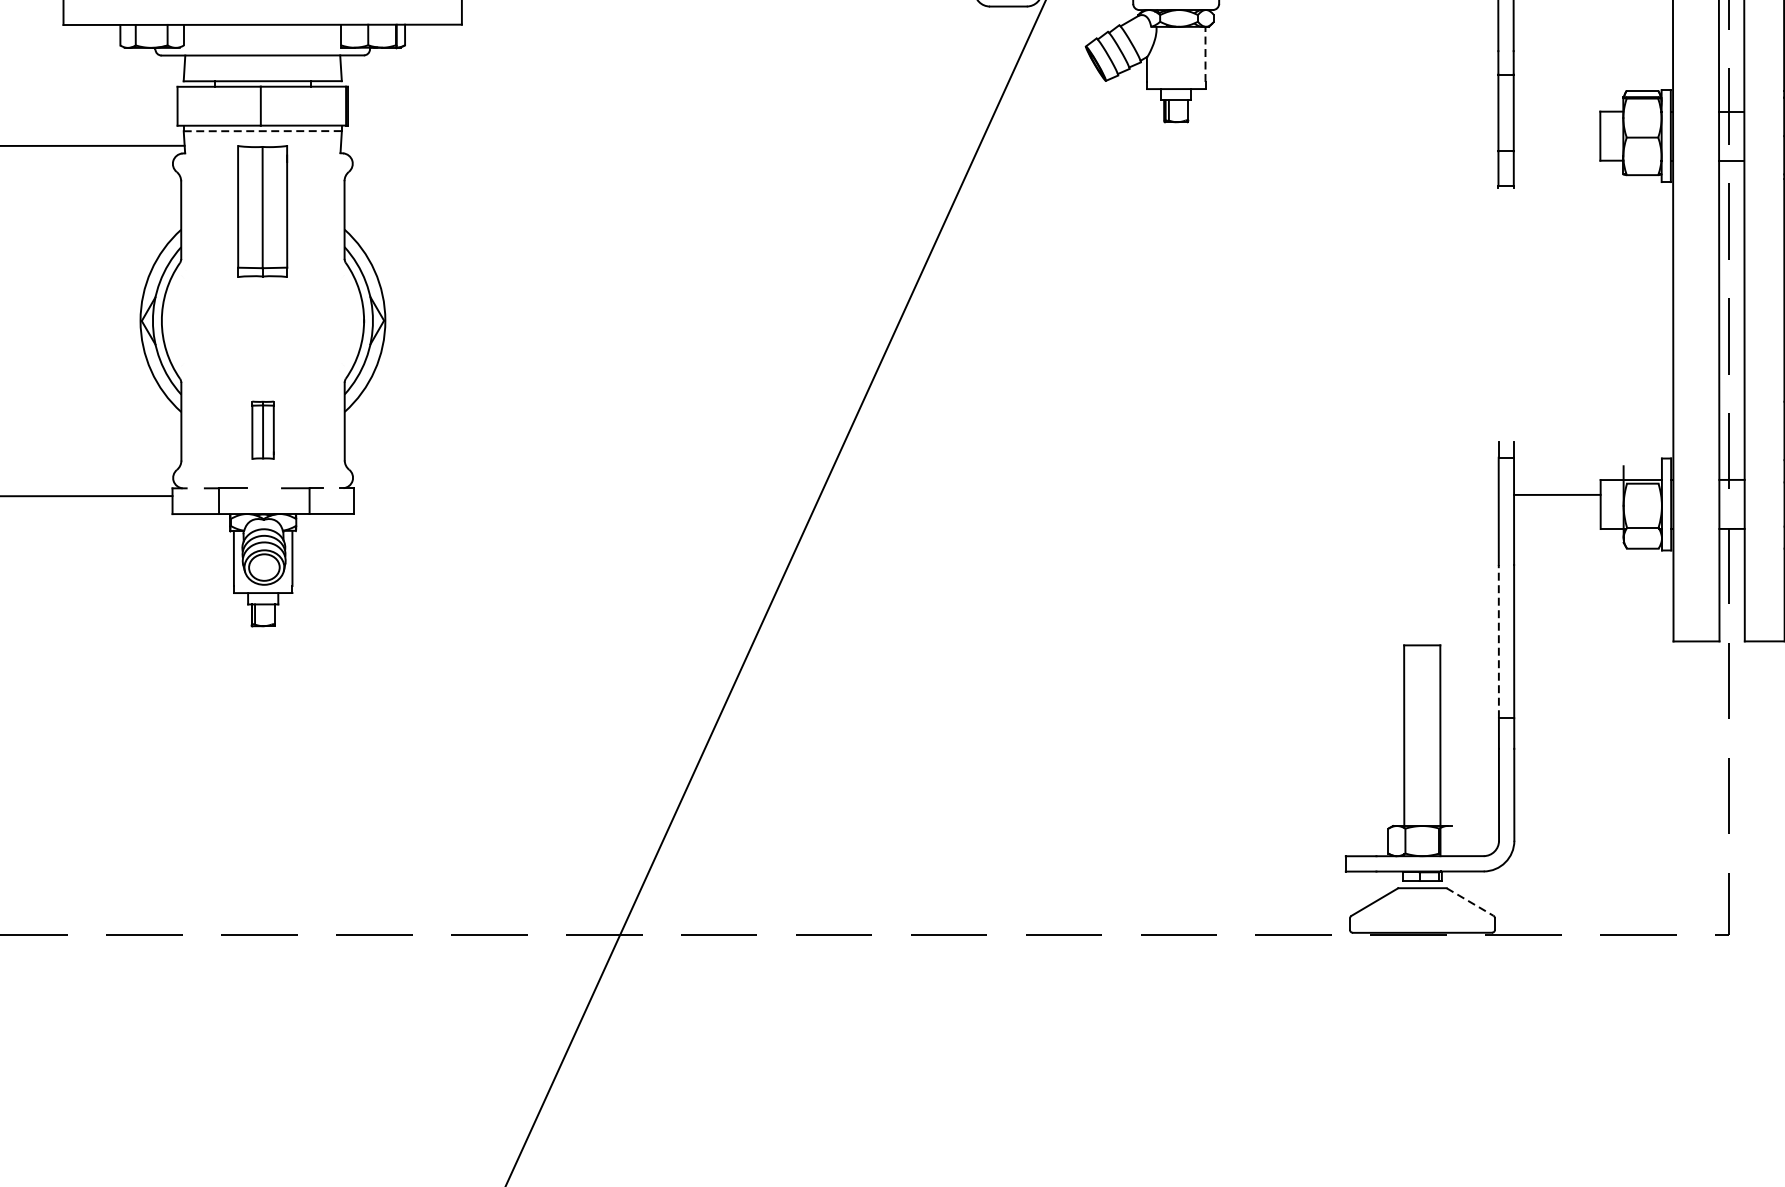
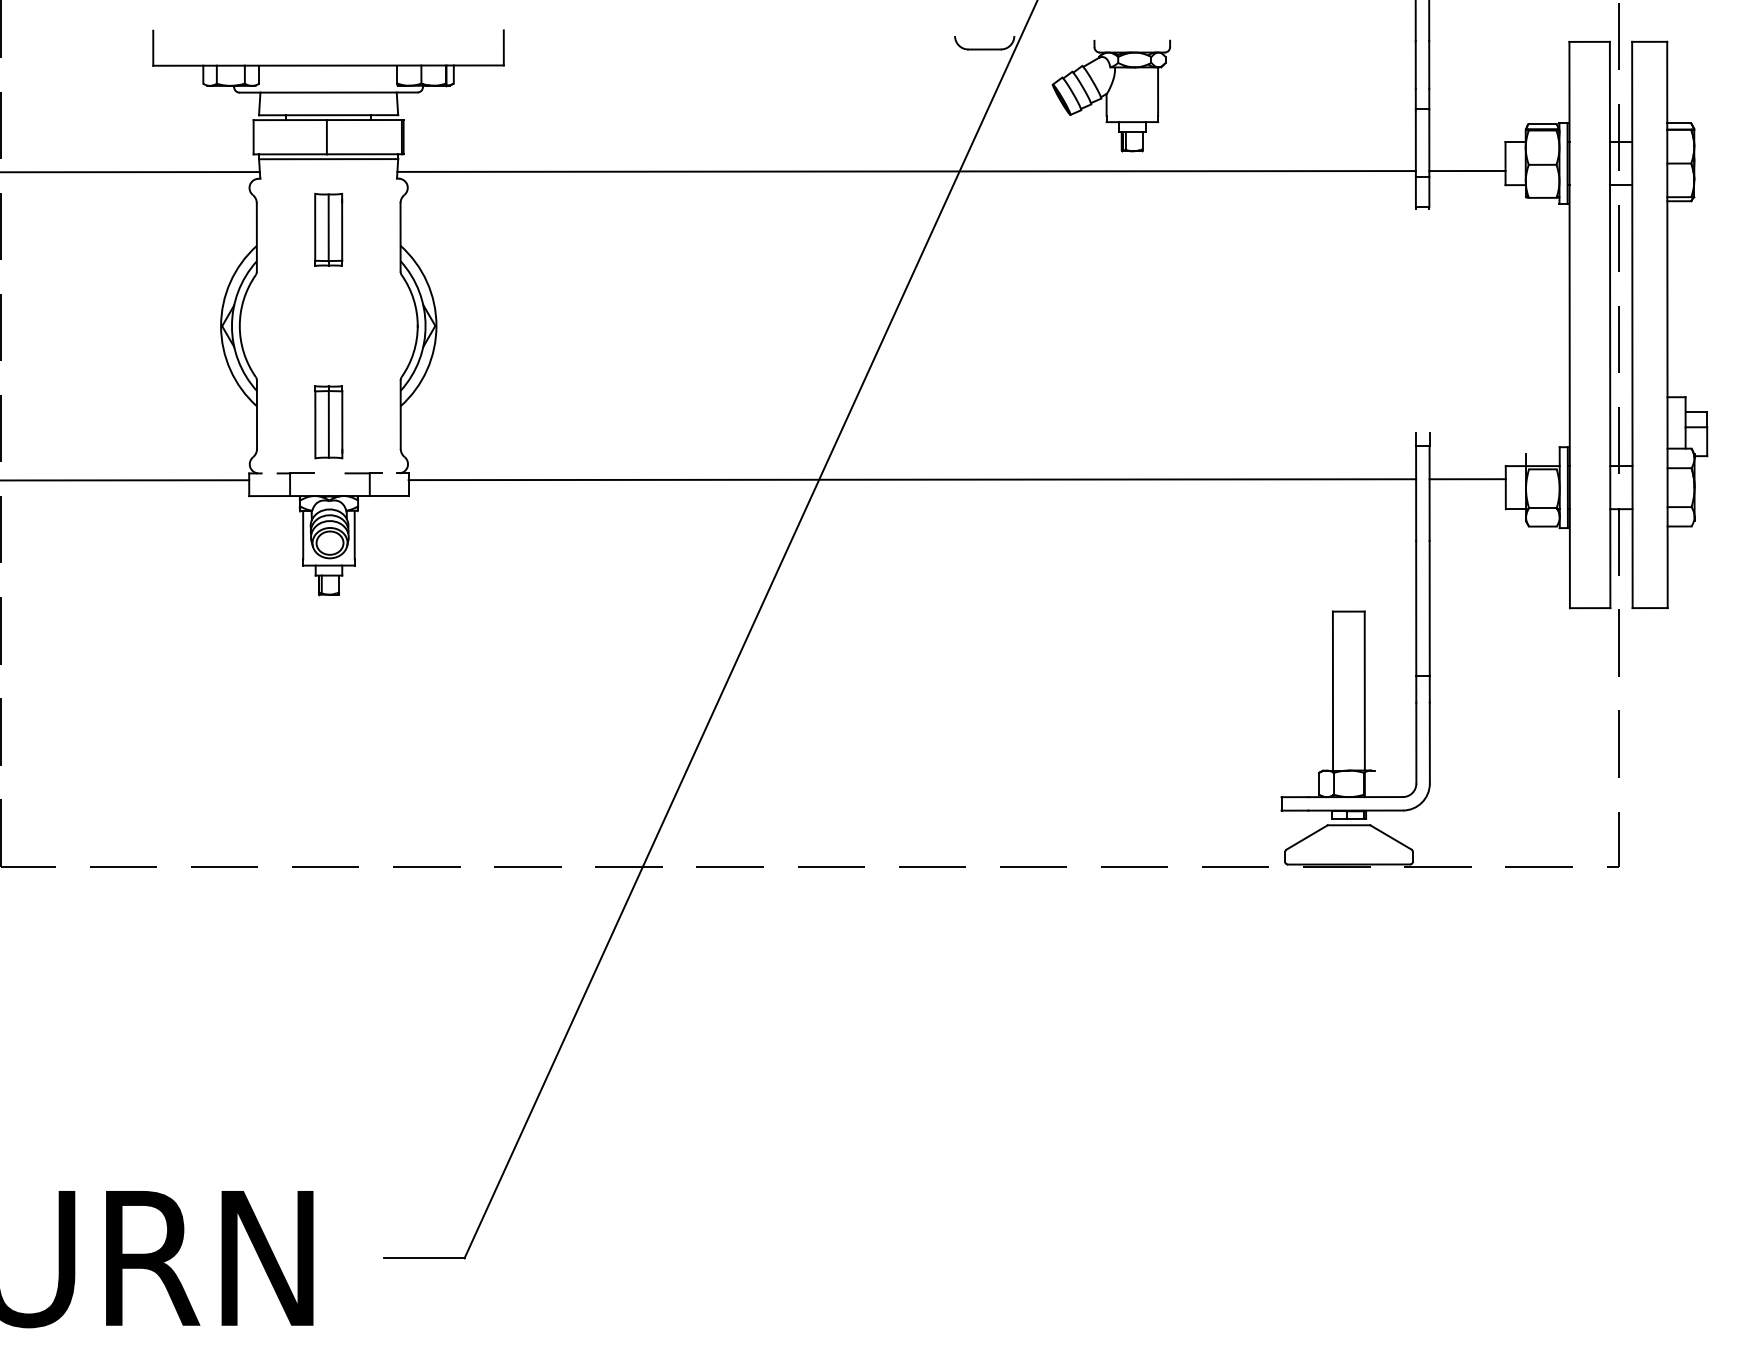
line: (1205, 54) -> (1158, 91), dashed -> solid
line: (262, 131) -> (328, 159), dashed -> solid
line: (919, 145) -> (906, 171), added
line: (1557, 145) -> (1467, 171), added
part: (262, 211) -> (328, 229), size x0.62
part: (262, 430) -> (328, 422), size x1.43
line: (926, 495) -> (912, 479), added
line: (1499, 640) -> (1416, 607), dashed -> solid
line: (1469, 902) -> (1390, 837), dashed -> solid

